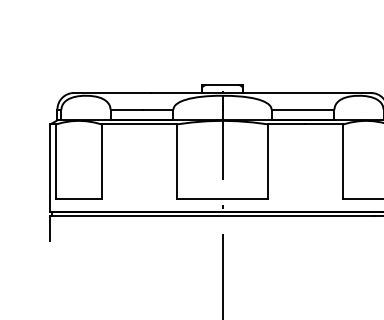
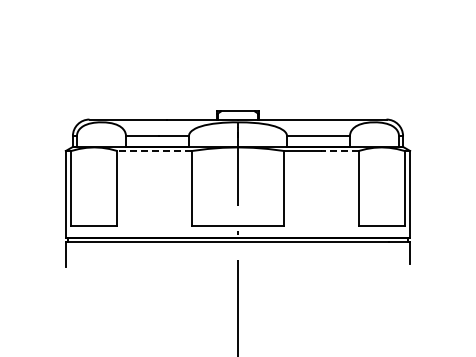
line: (139, 124) -> (154, 151), solid -> dashed
line: (324, 124) -> (339, 151), solid -> dashed

